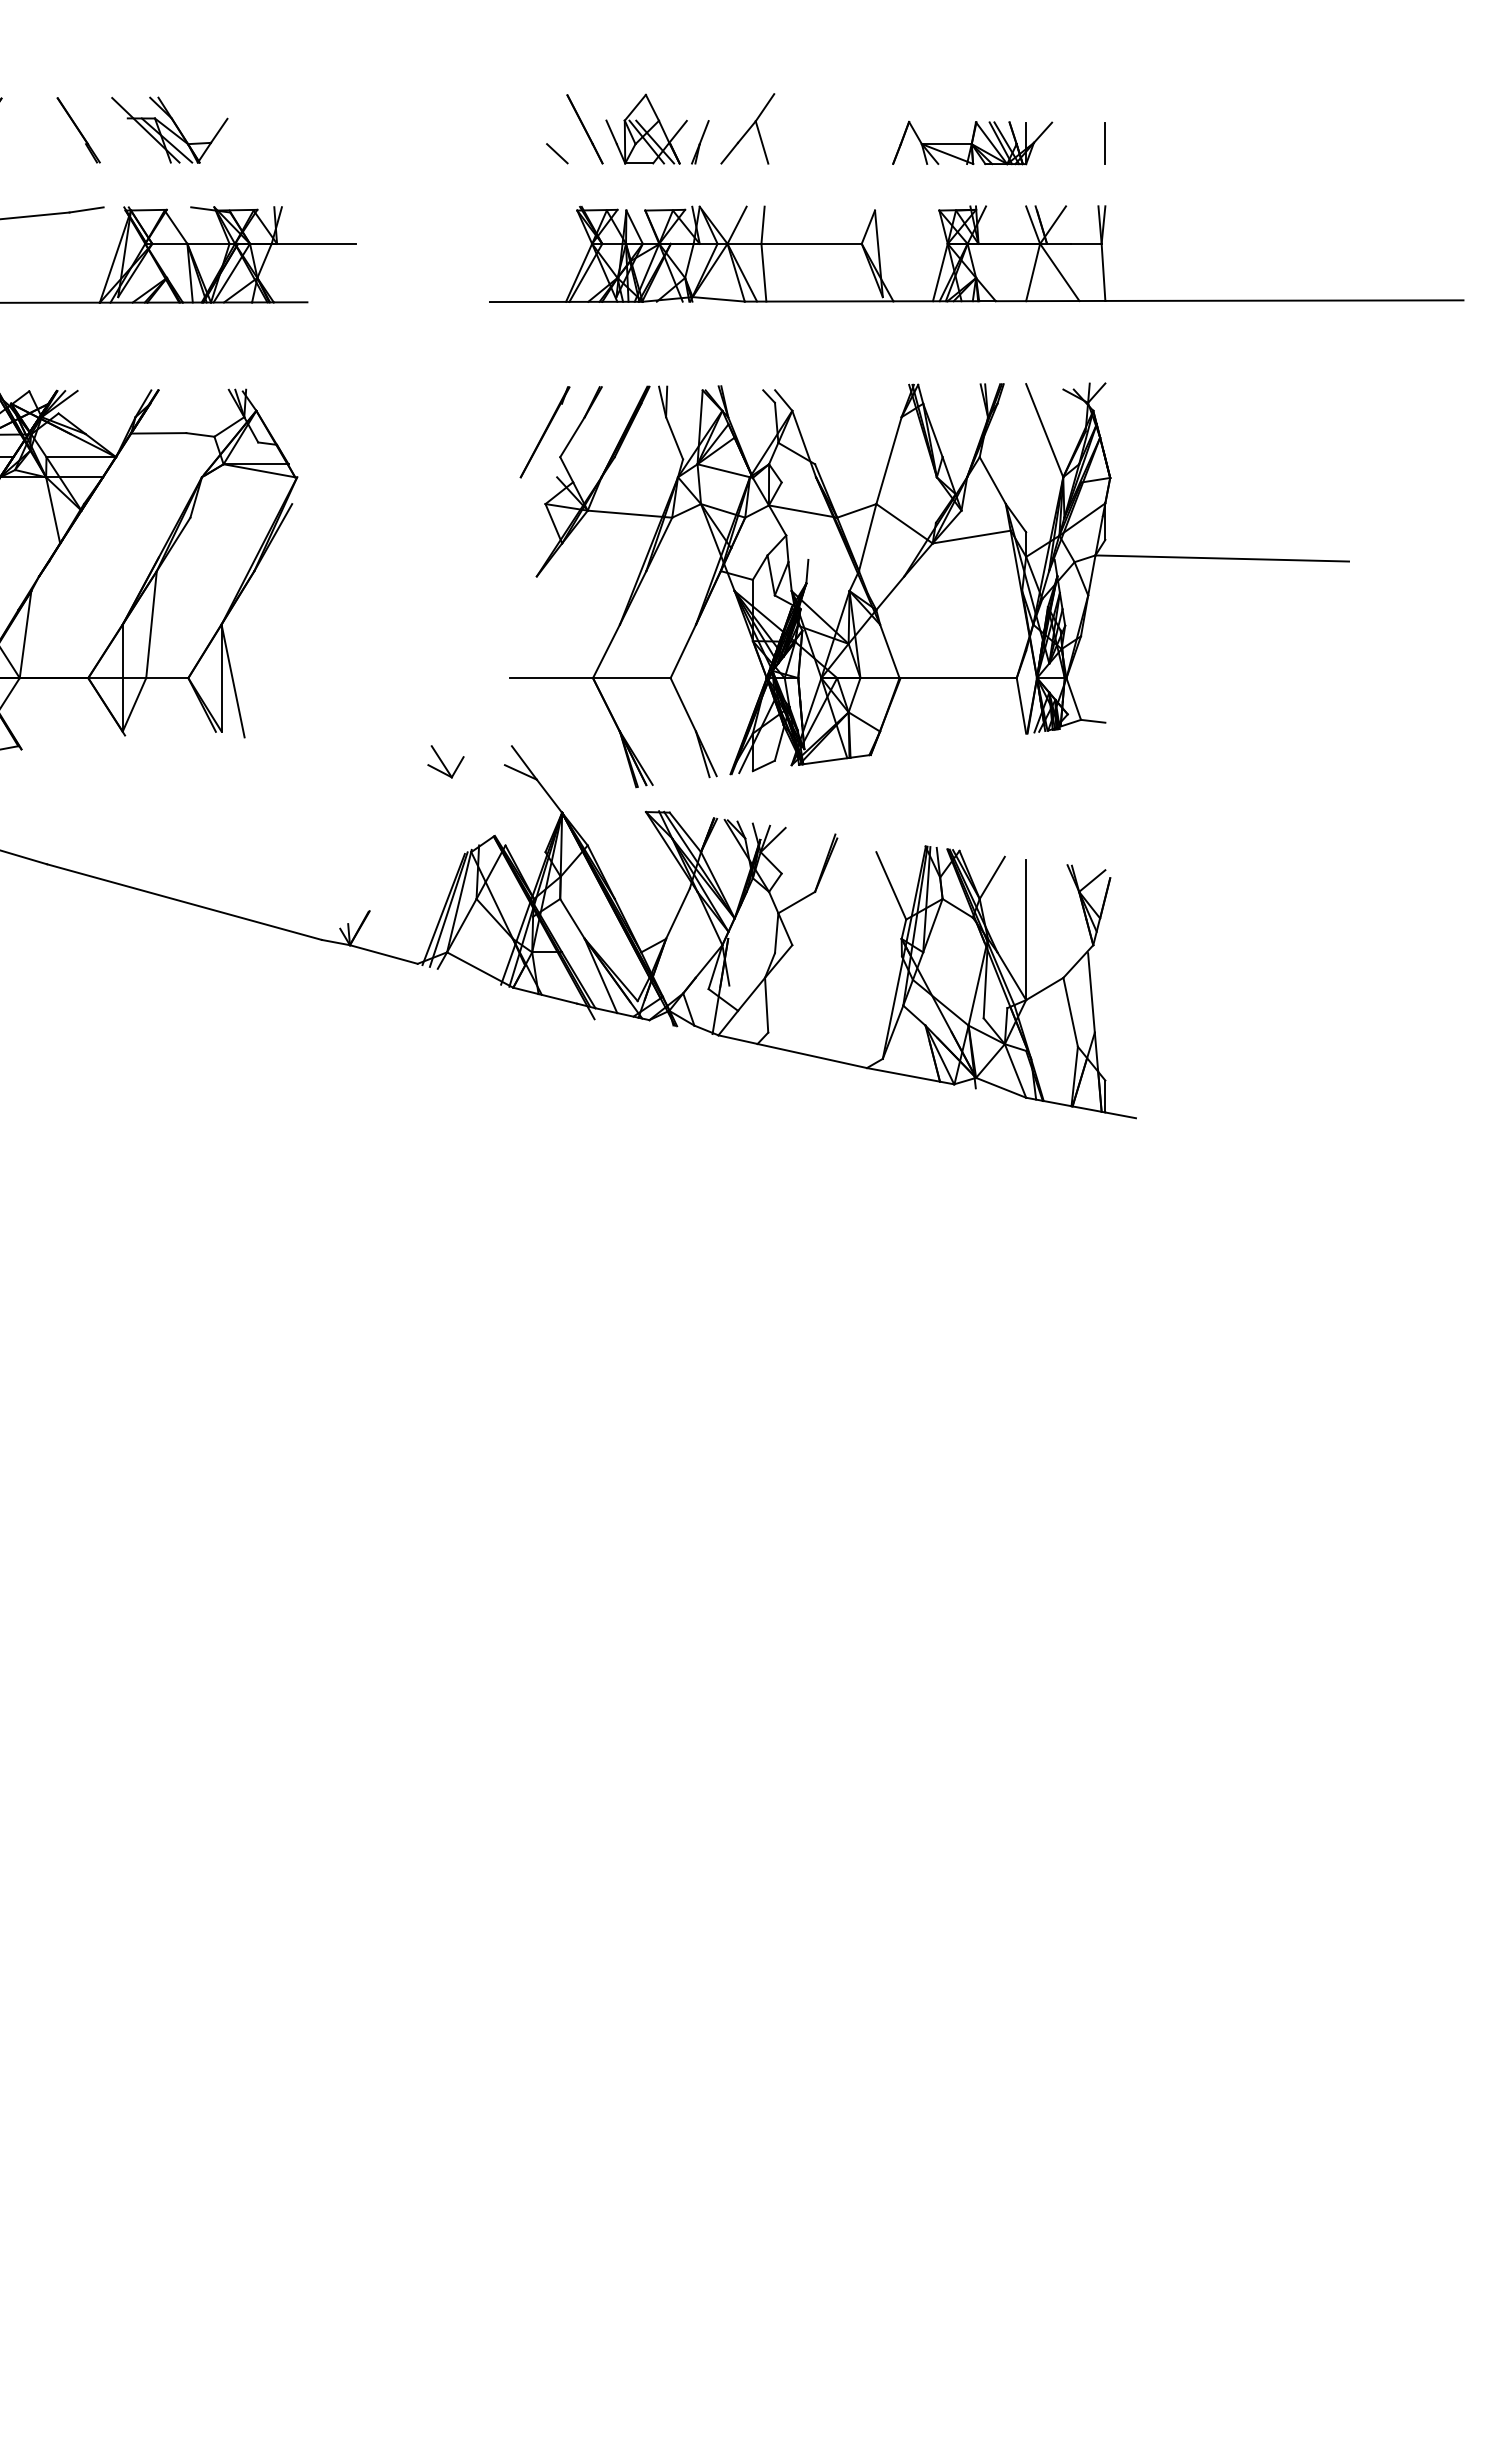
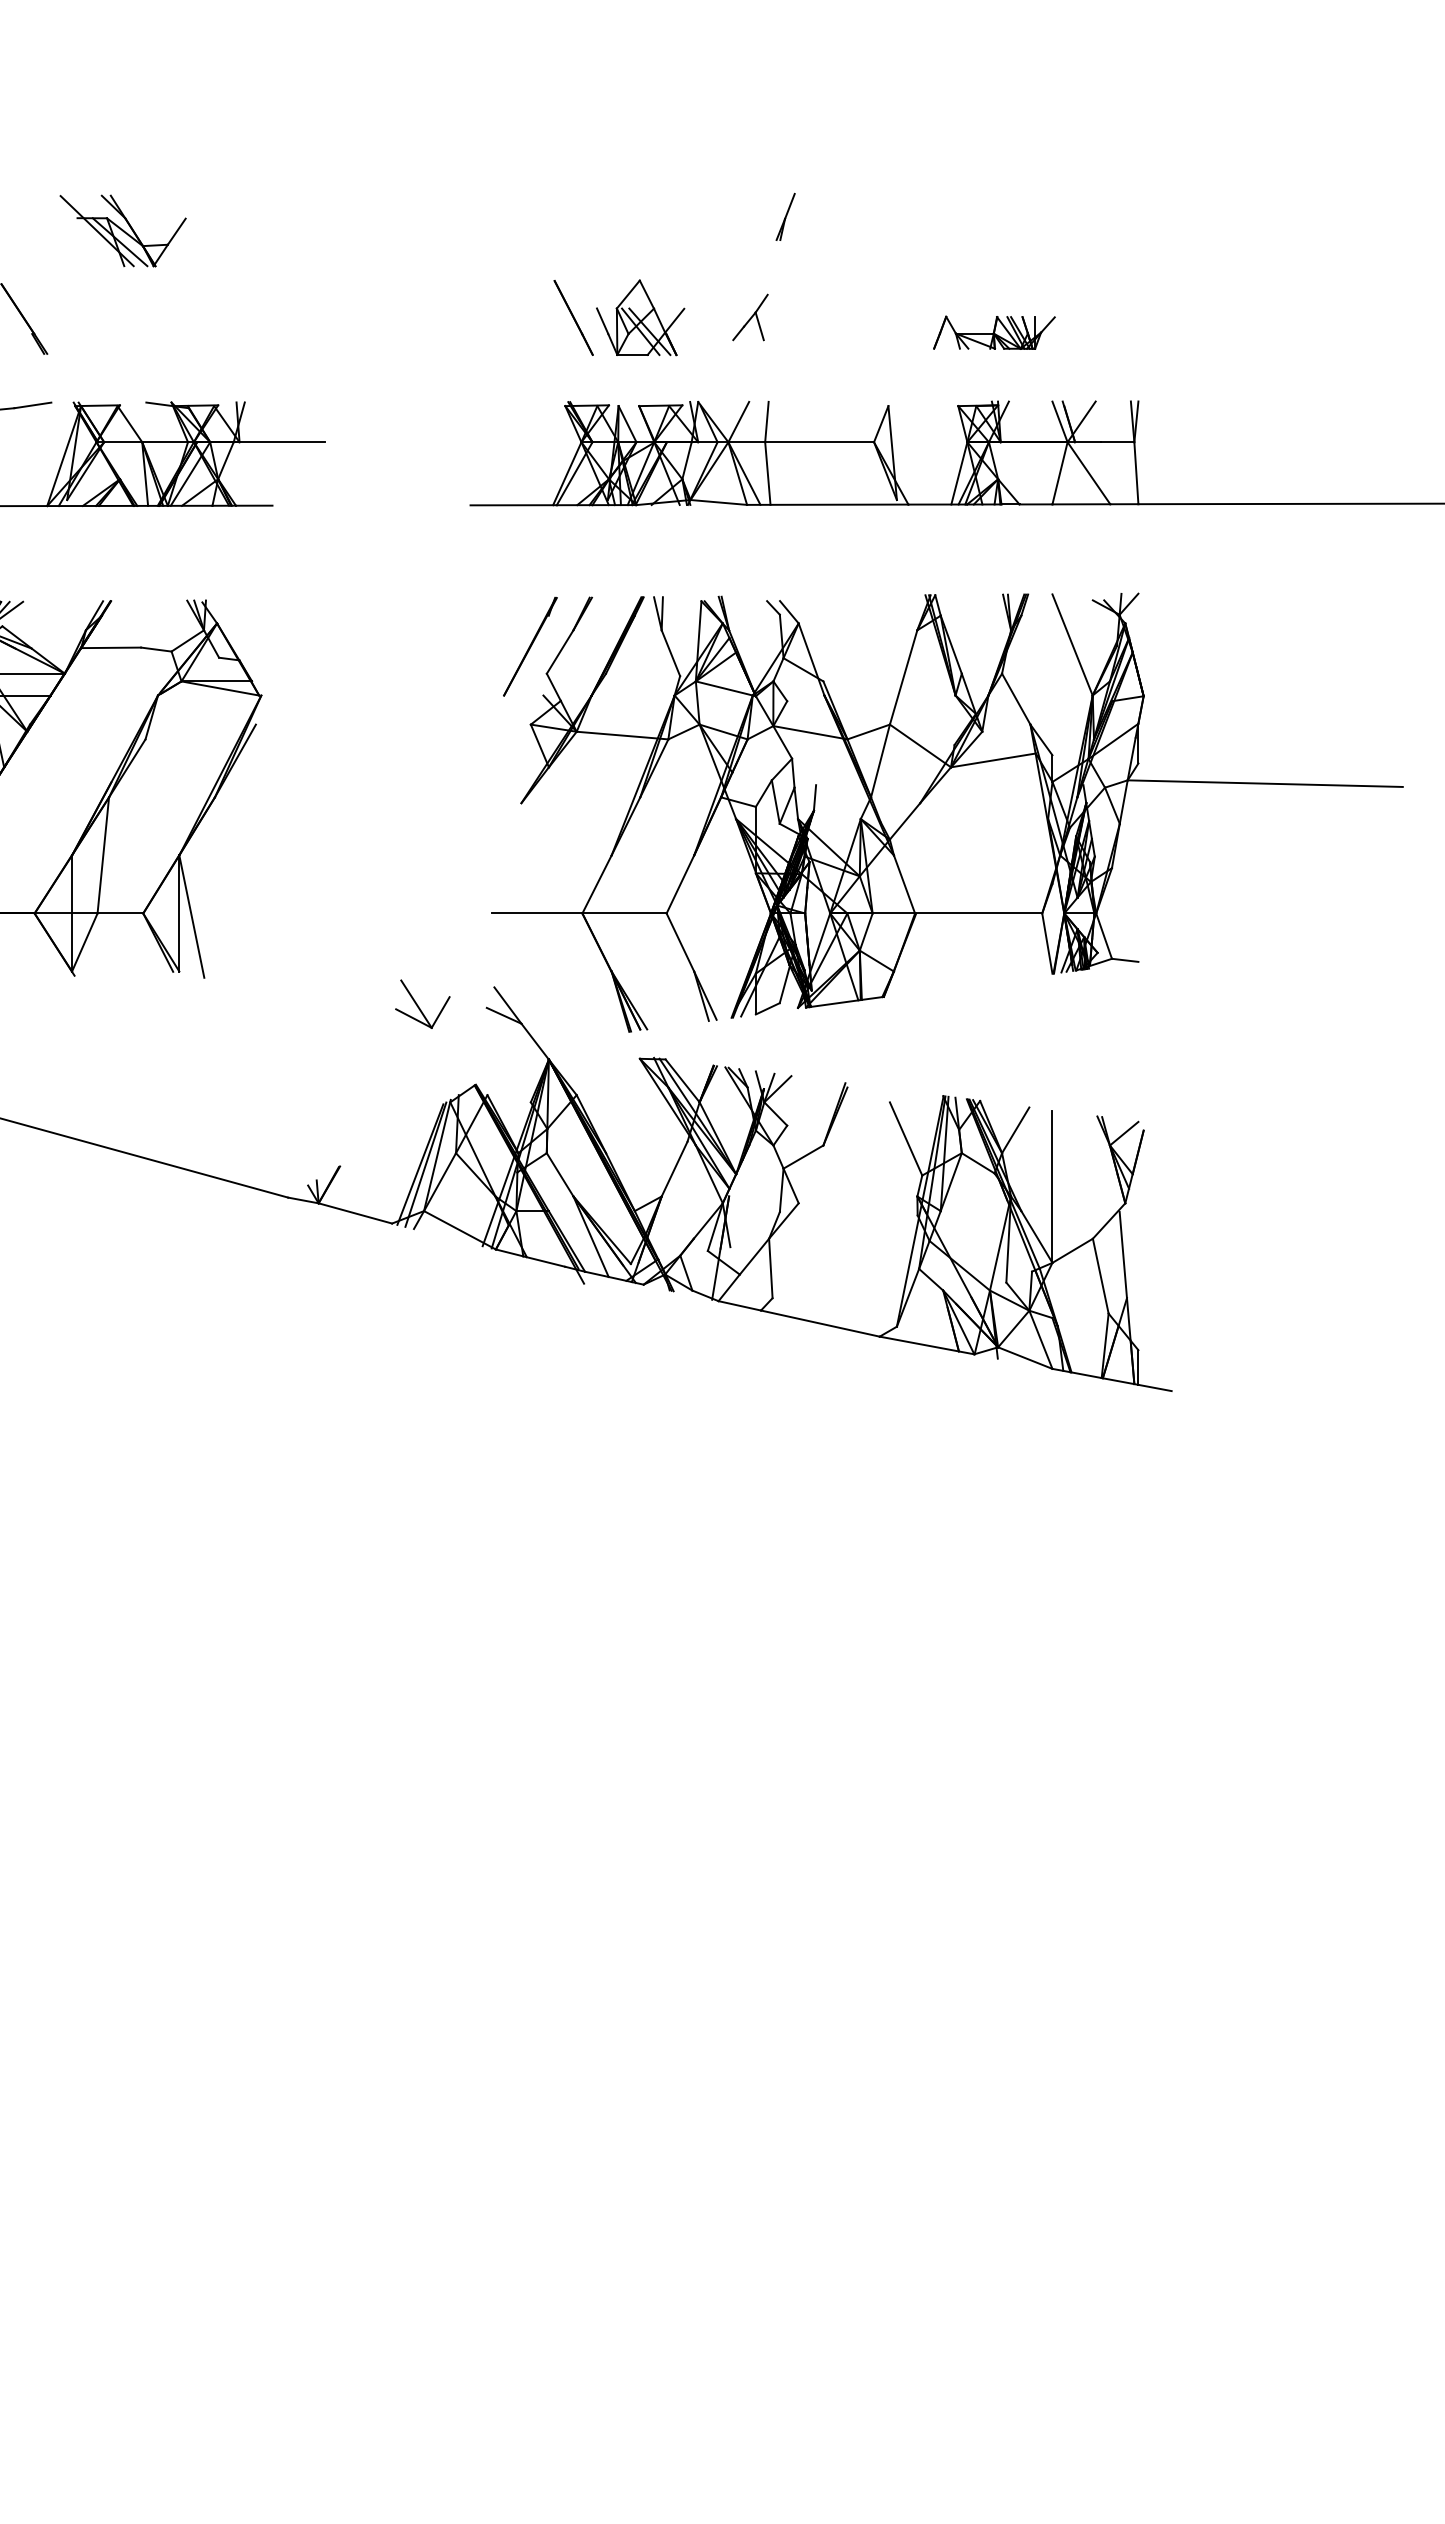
part: (747, 128) -> (750, 317), size x0.6
part: (169, 129) -> (122, 230), moved
part: (700, 142) -> (785, 217), moved
part: (972, 142) -> (994, 332), size x0.7
line: (1104, 143) -> (1137, 333), removed
line: (557, 153) -> (543, 344), removed
part: (445, 761) -> (422, 1003), size x1.4

